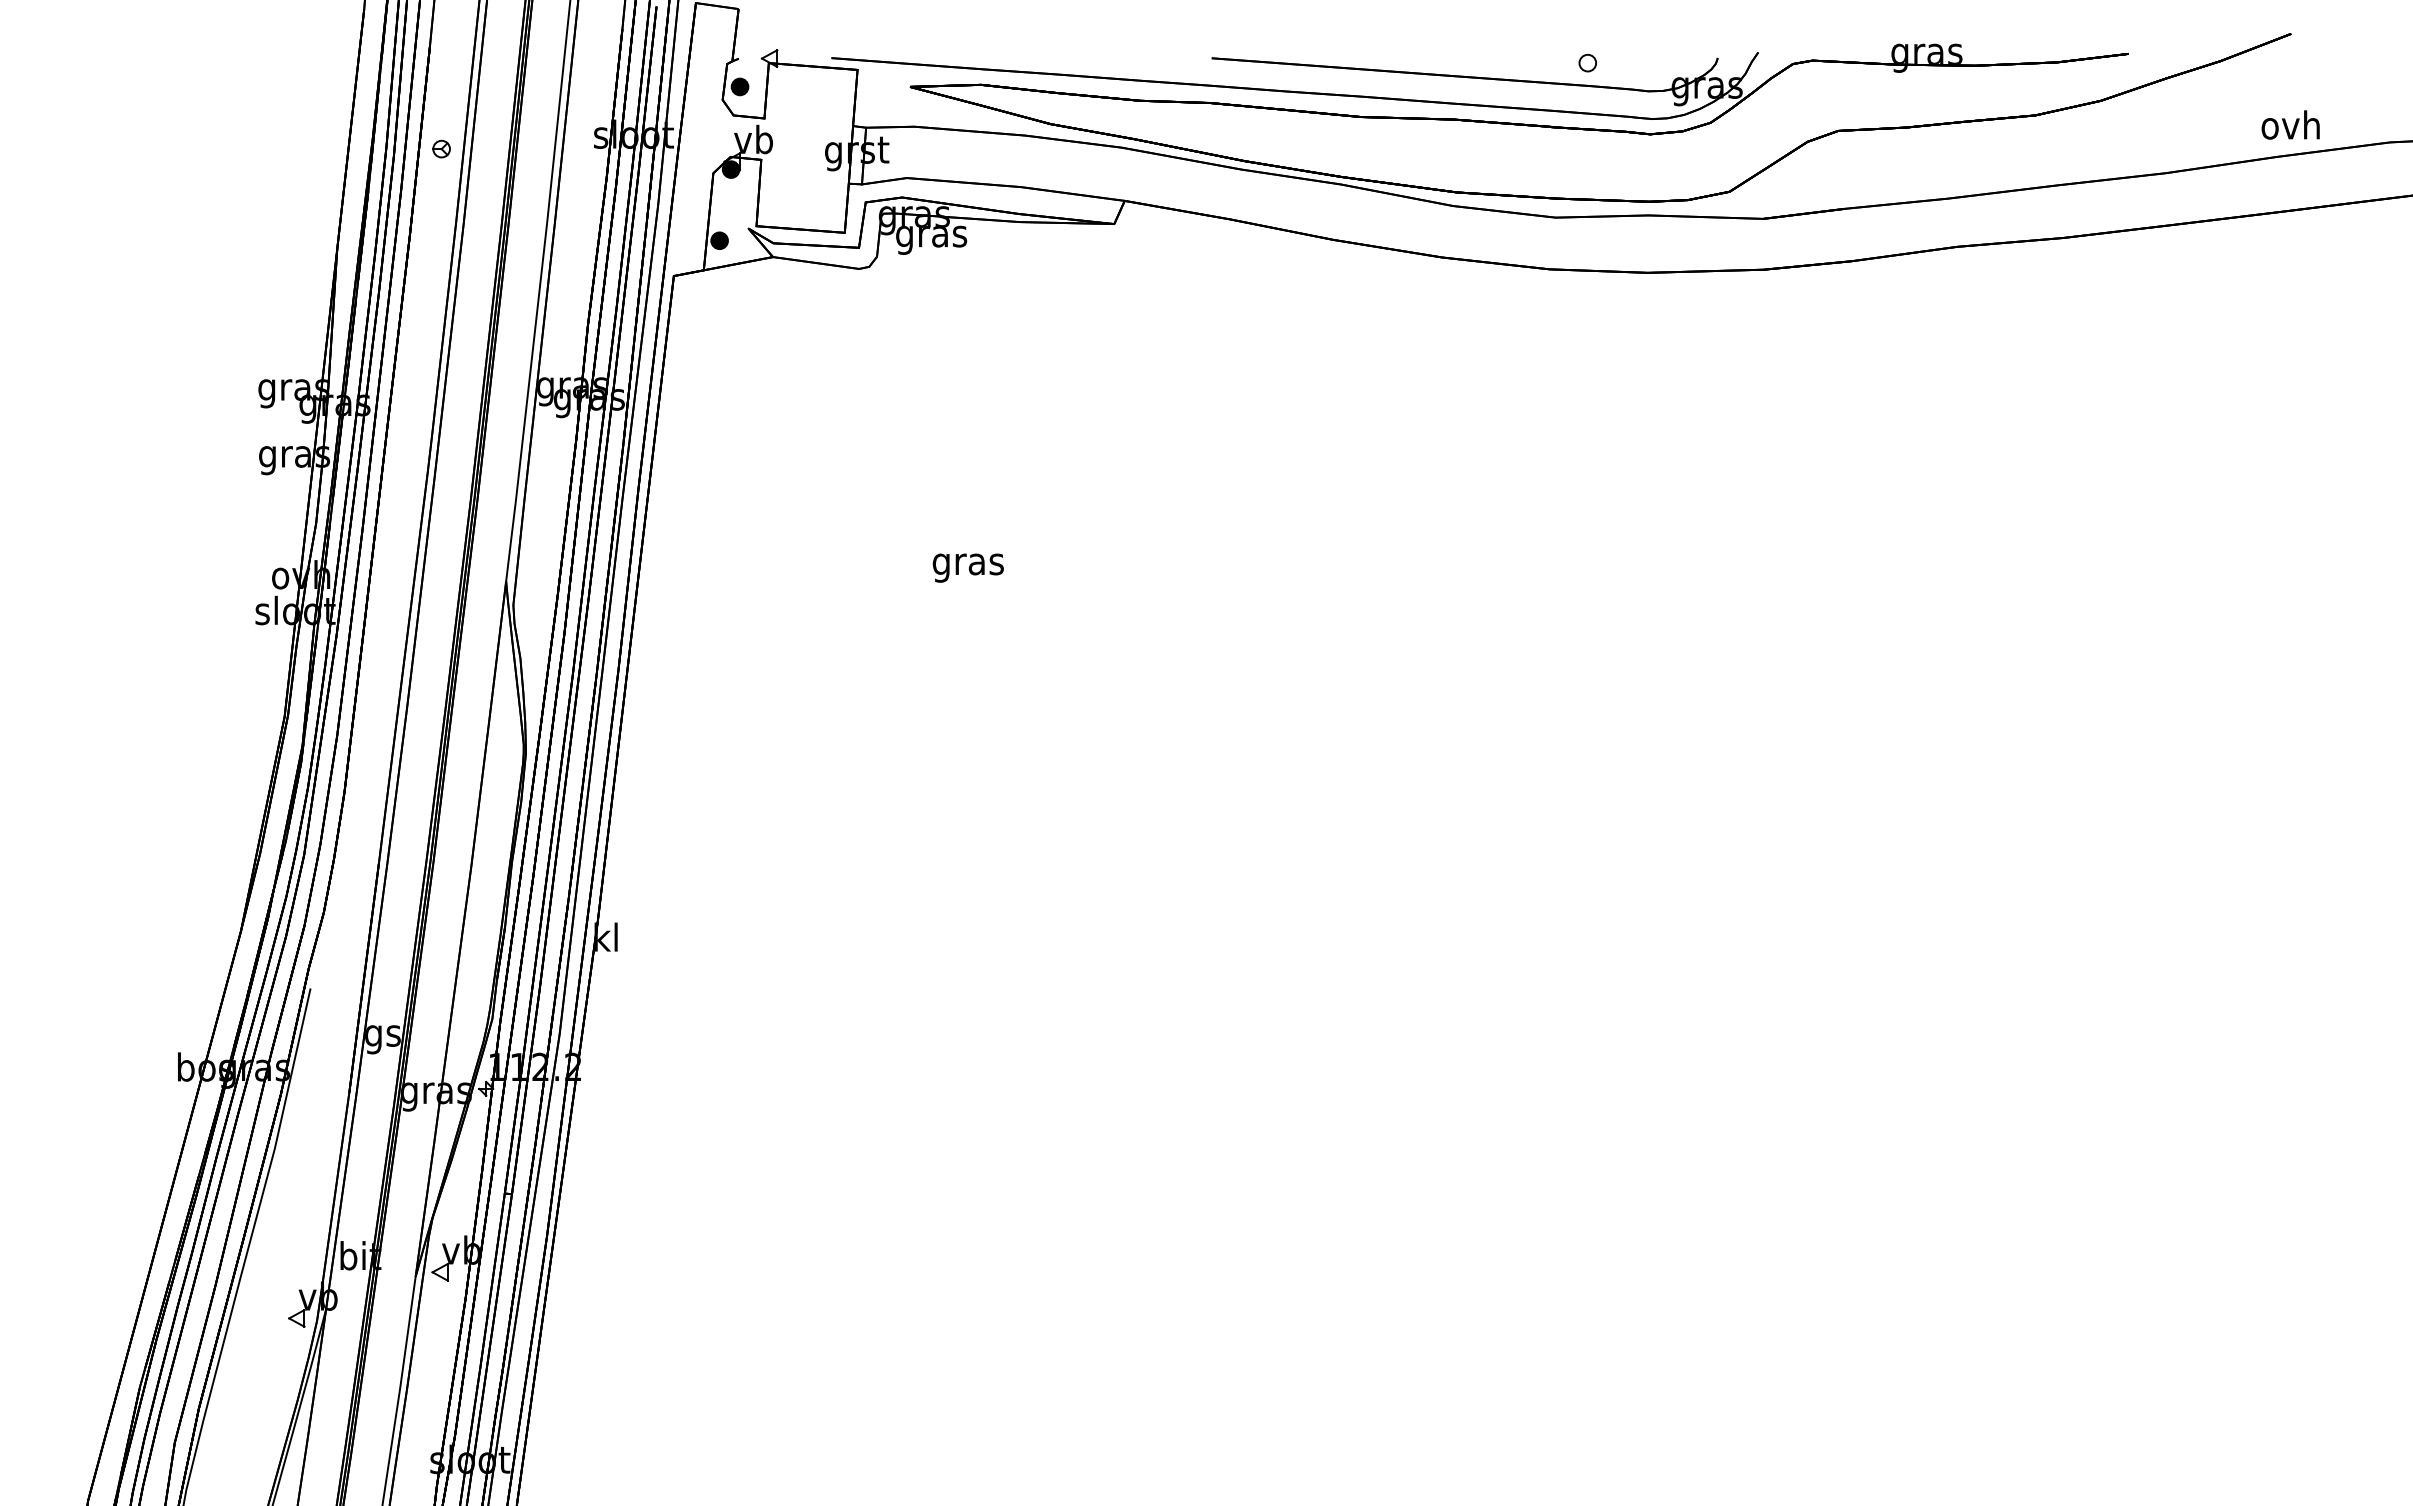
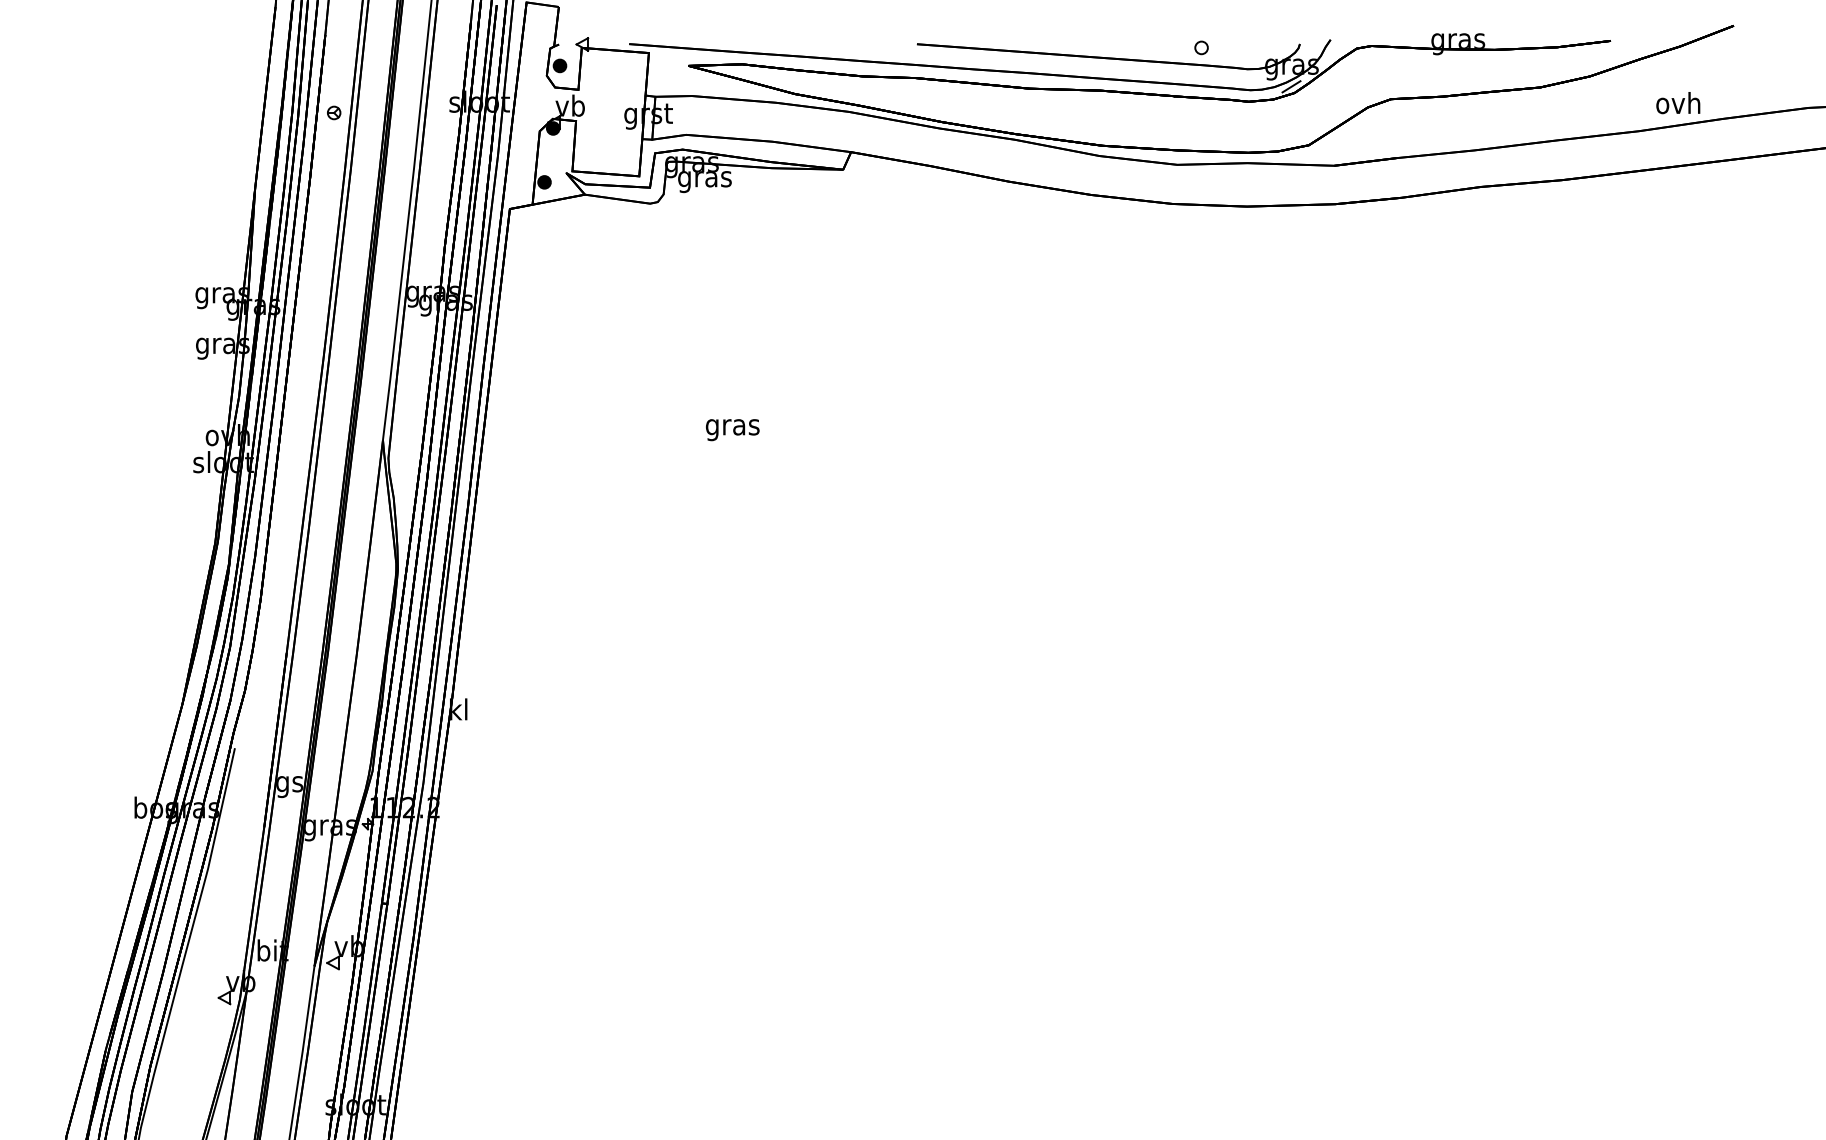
line: (1706, 114) -> (1291, 86), added
text: (2290, 124) -> (1678, 102), moved

